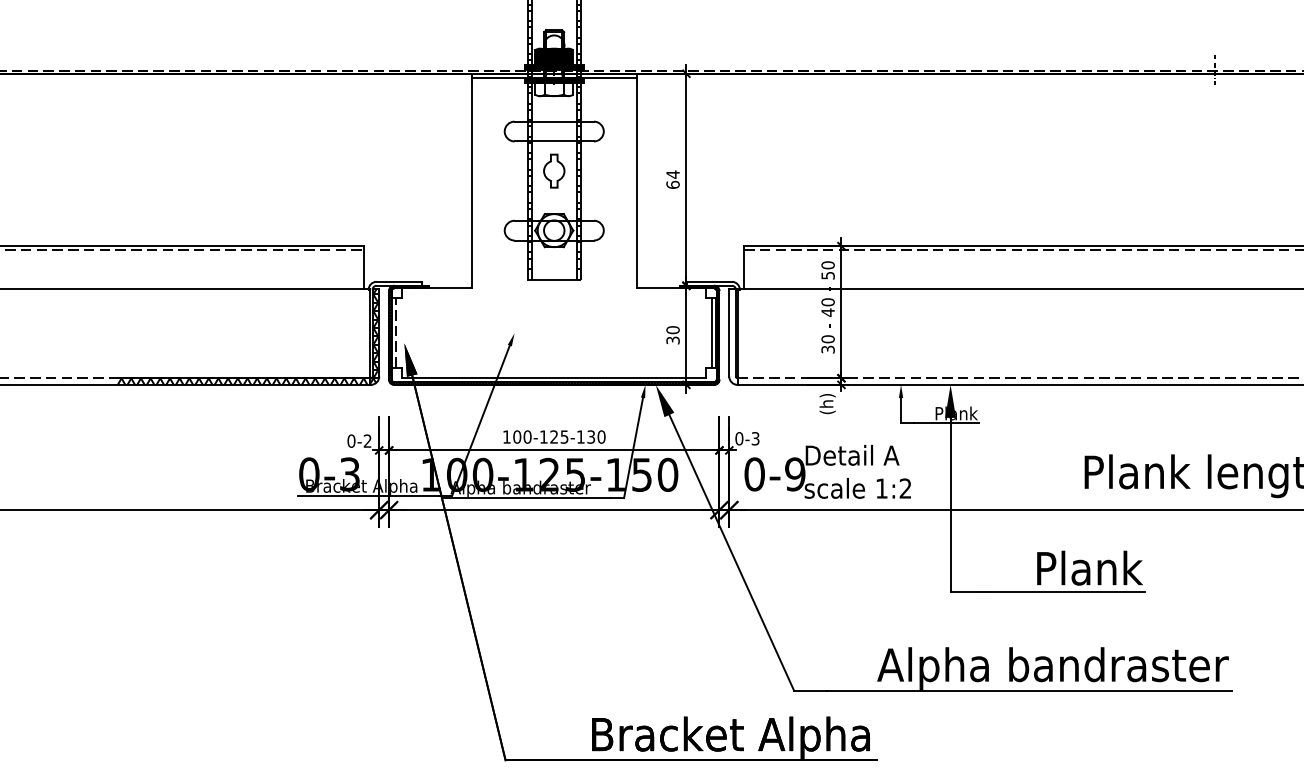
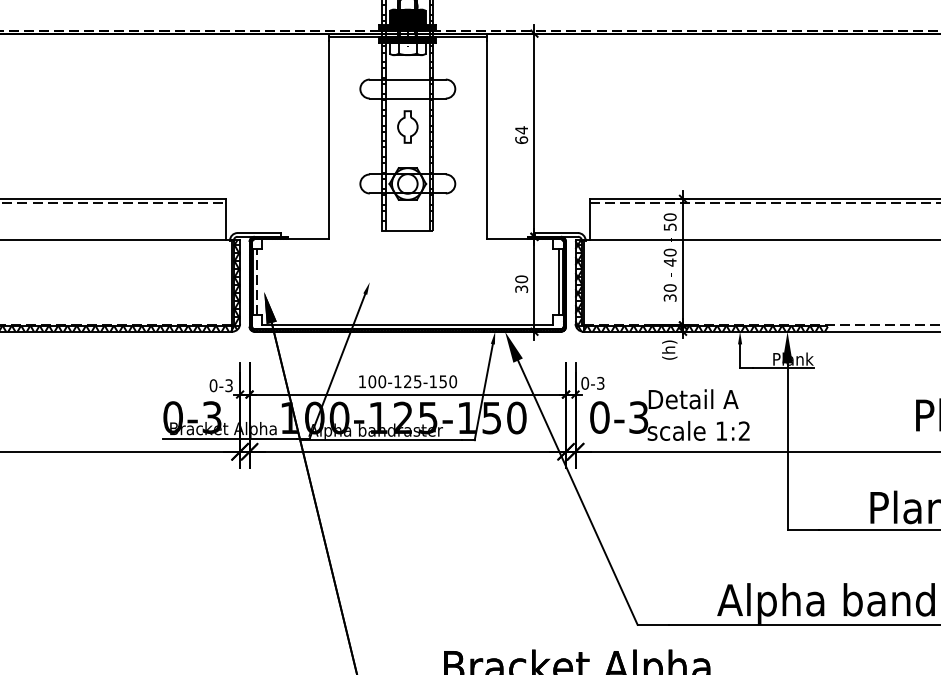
hatch: (860, 336) -> (701, 285), added
text: (590, 436) -> (442, 381), 100-125-130 -> 100-125-150
text: (367, 440) -> (228, 385), 0-2 -> 0-3
text: (795, 474) -> (638, 417), 0-9 -> 0-3

